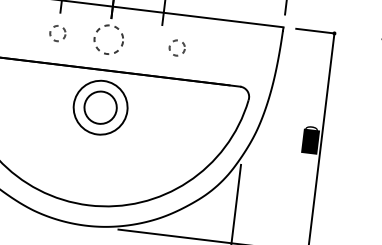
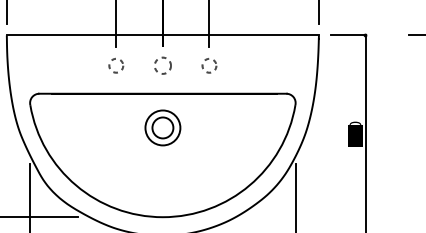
circle: (108, 39) -> (162, 65), size x0.62
circle: (177, 47) -> (209, 65), moved
part: (100, 107) -> (162, 127), size x0.71

